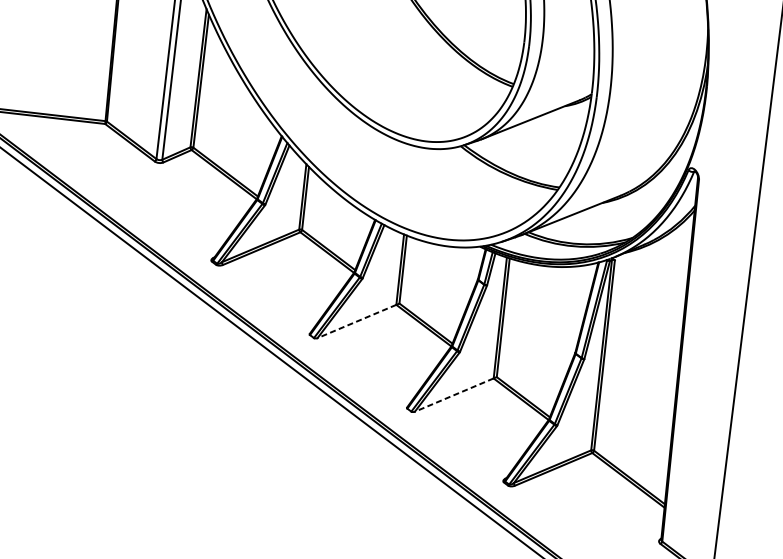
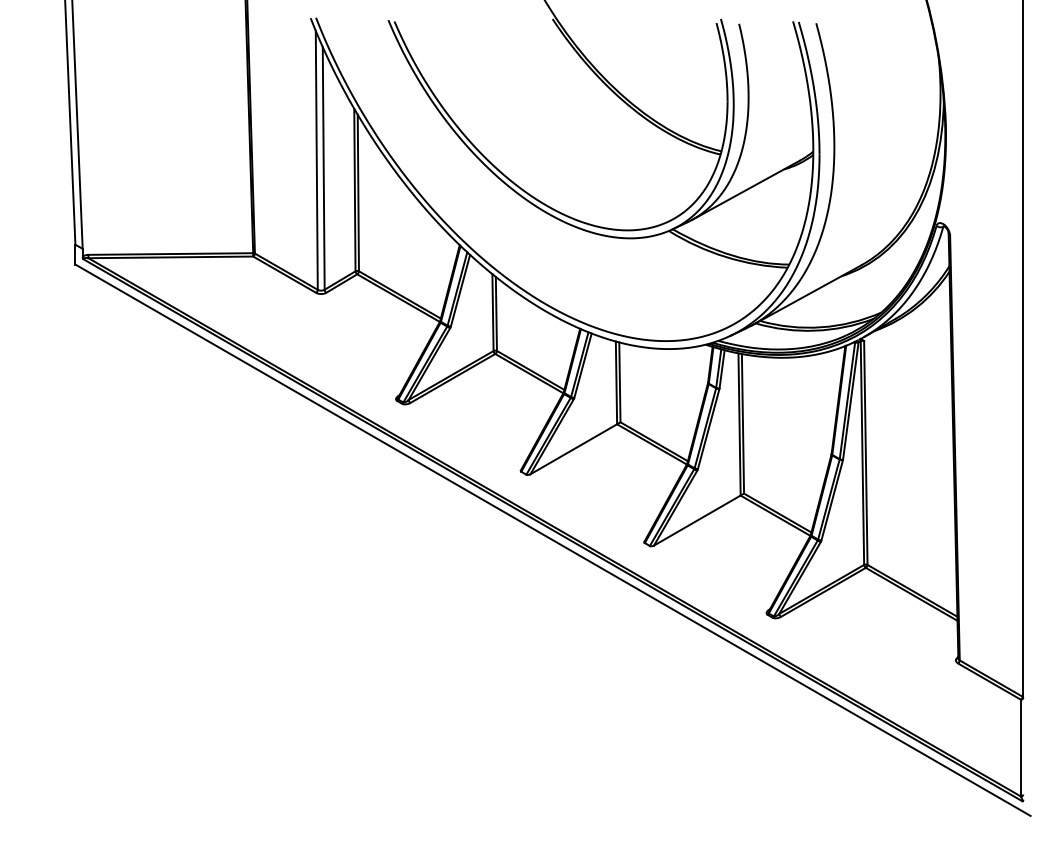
line: (356, 321) -> (573, 449), dashed -> solid
line: (454, 395) -> (697, 520), dashed -> solid

